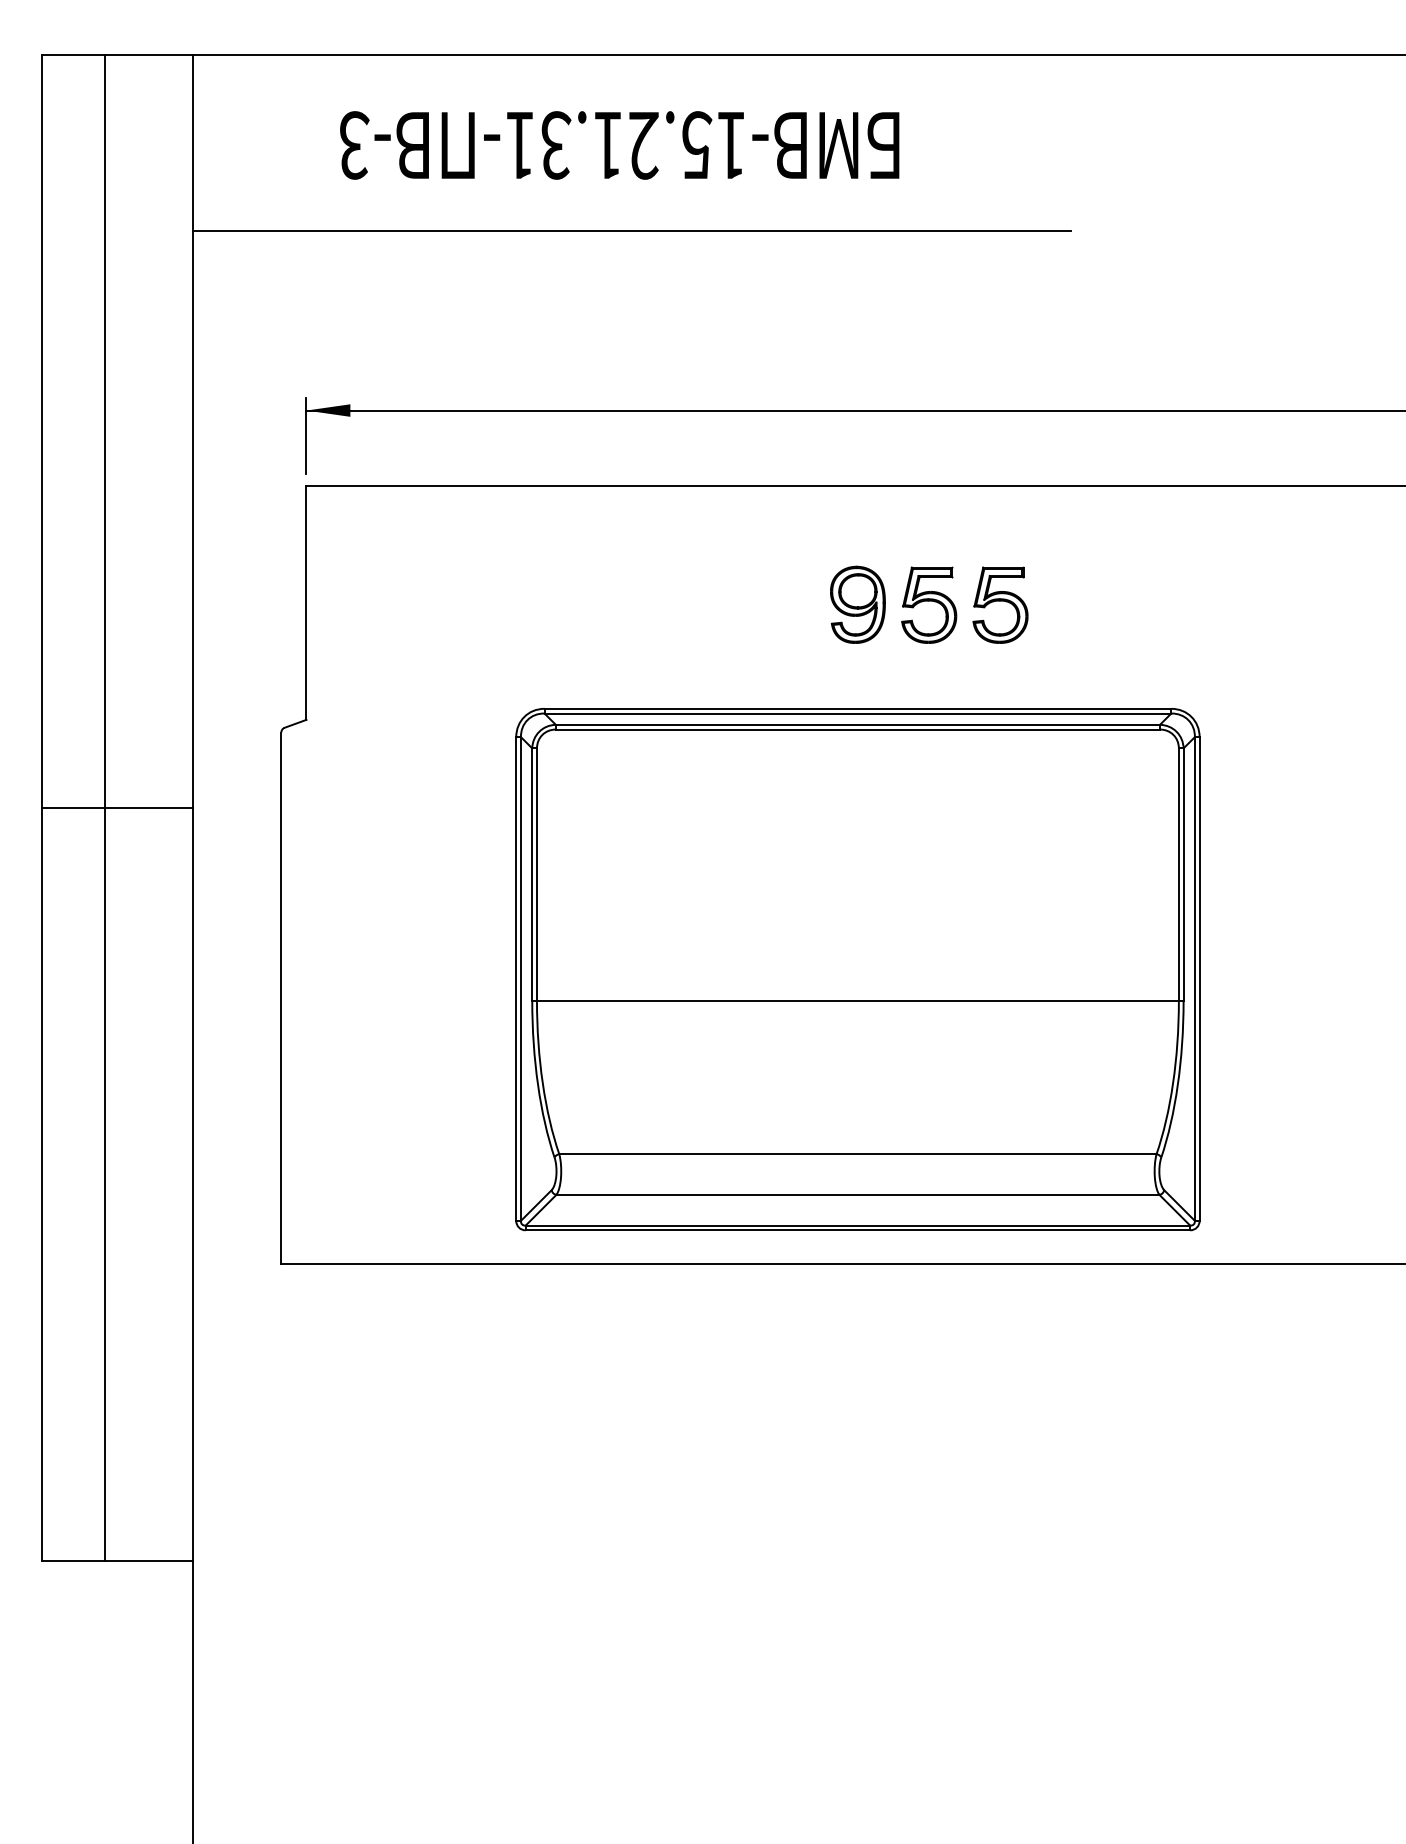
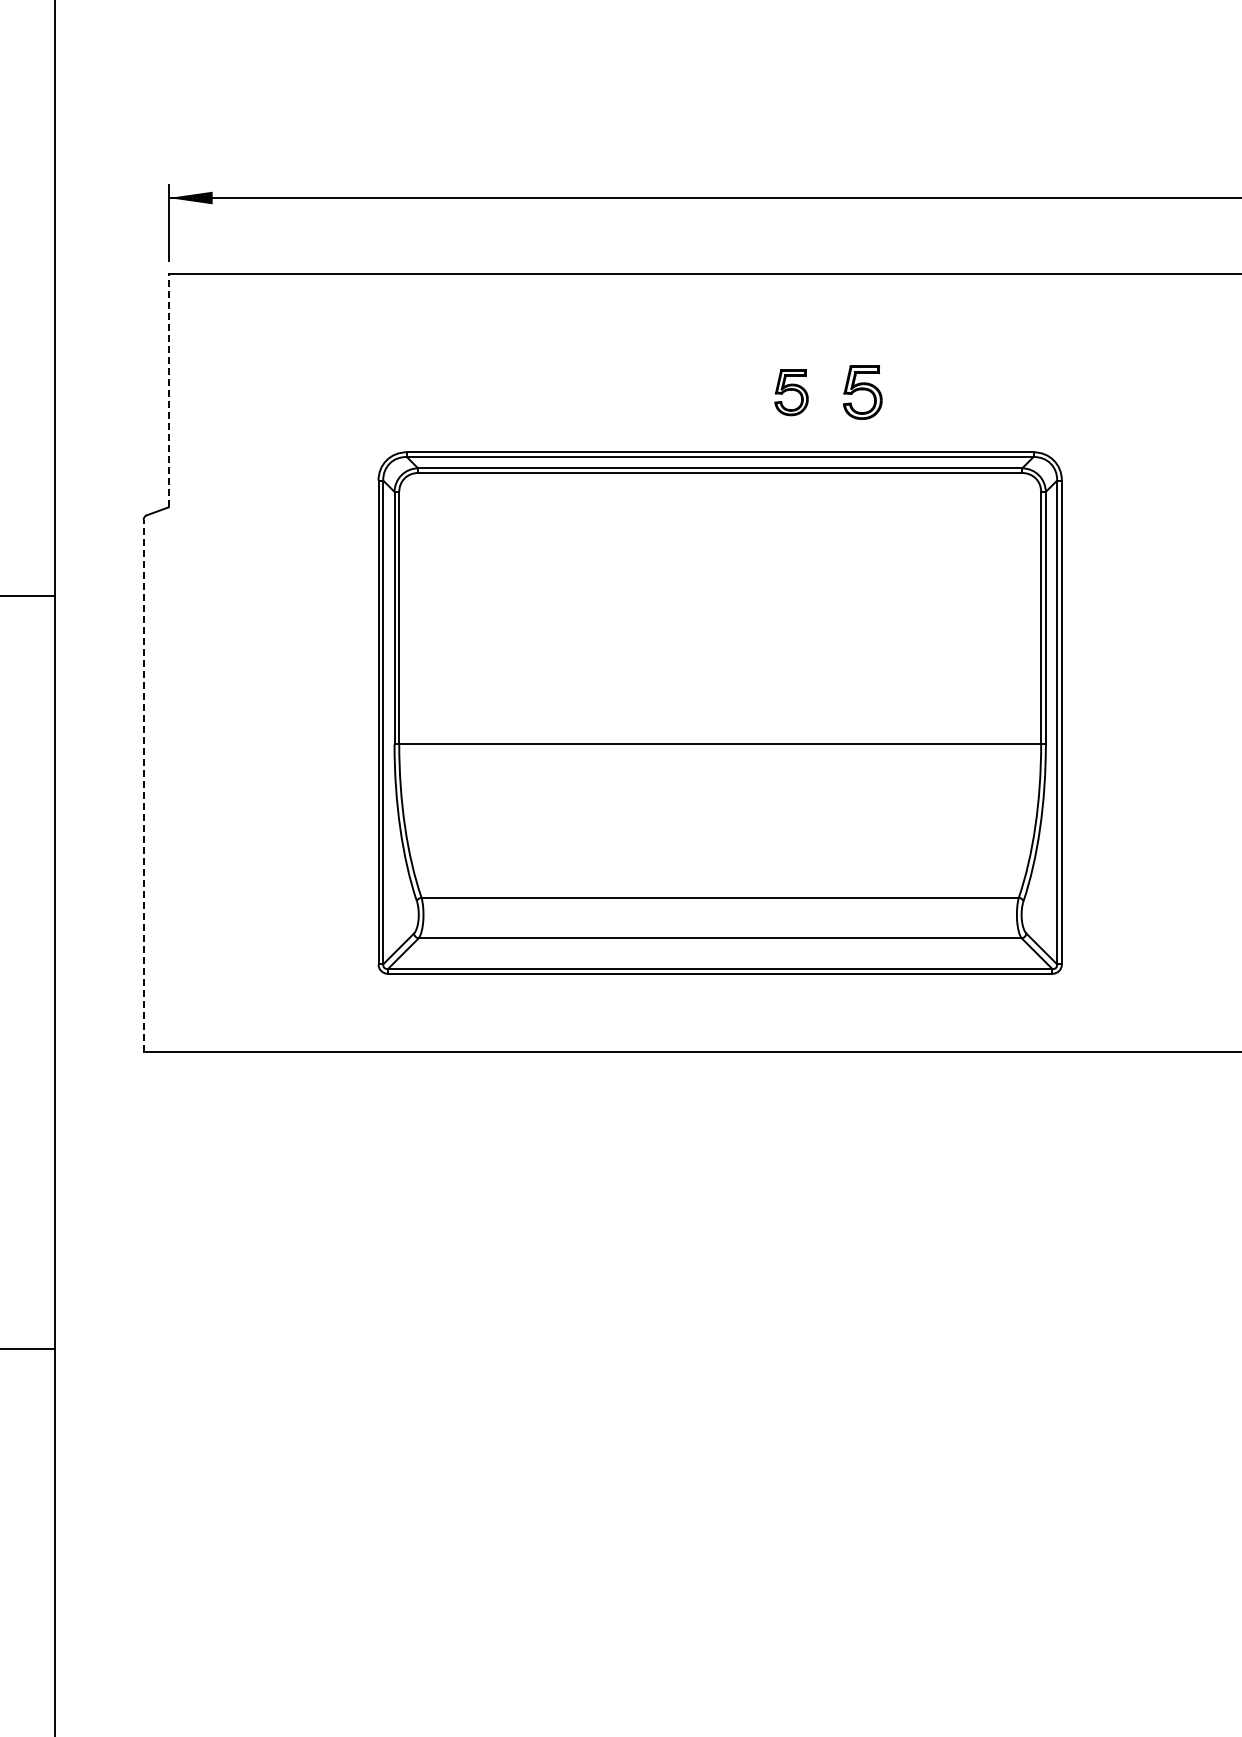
line: (631, 230) -> (493, 17), removed
line: (306, 603) -> (168, 390), solid -> dashed
part: (857, 604) -> (719, 391), removed
part: (929, 604) -> (791, 391), size x0.6
part: (1000, 604) -> (862, 391), size x0.7
part: (857, 969) -> (719, 712), moved
line: (281, 998) -> (143, 785), solid -> dashed

